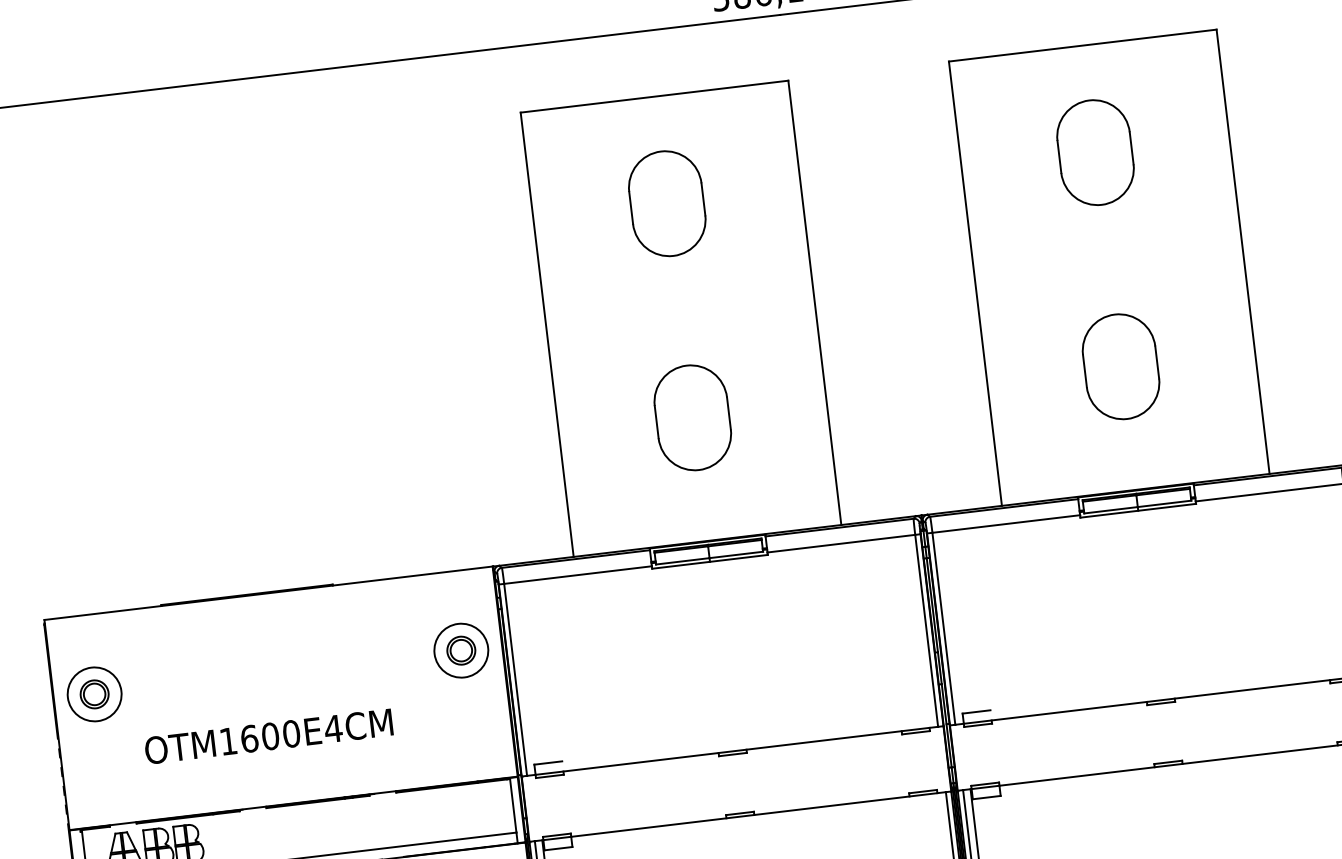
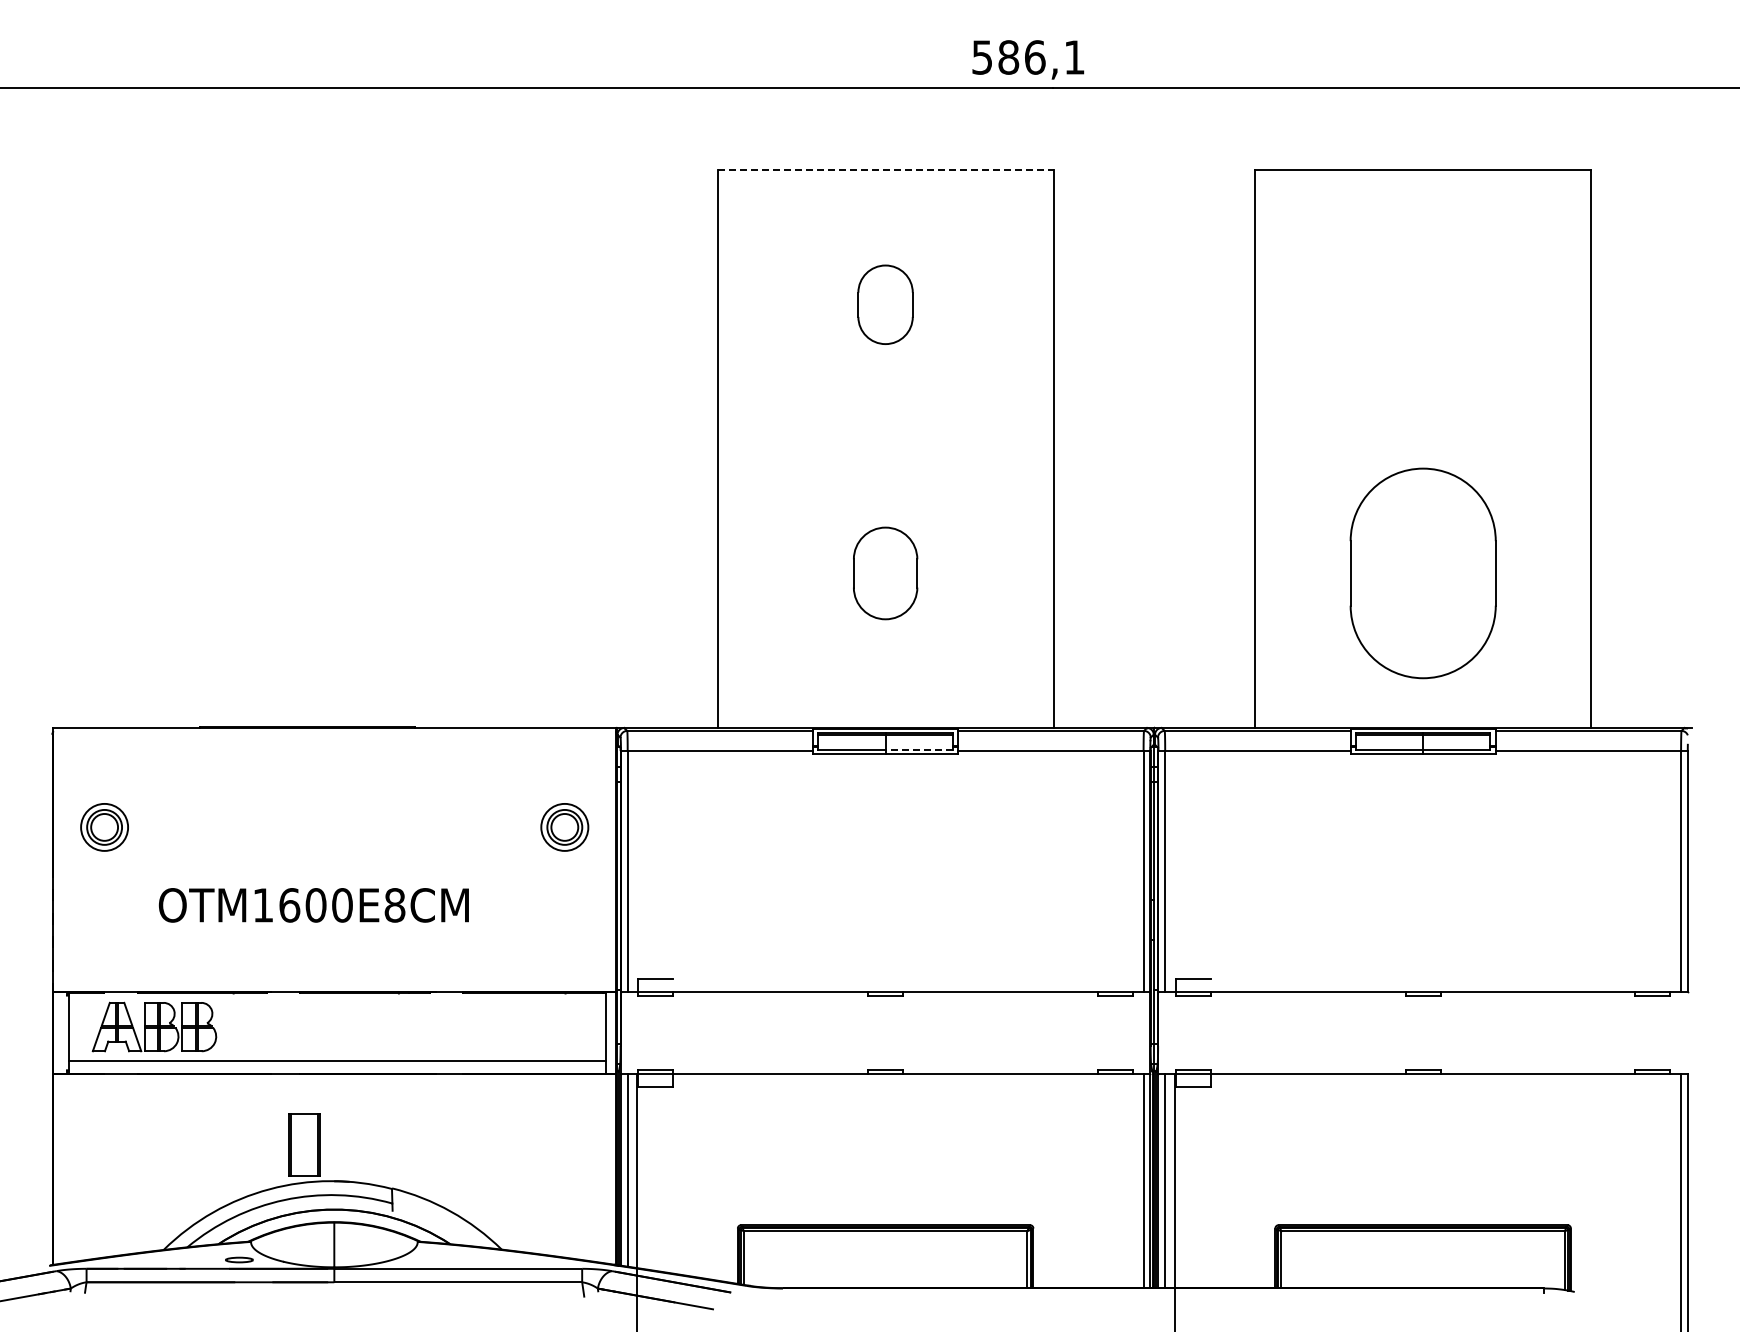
line: (654, 96) -> (885, 170), solid -> dashed
part: (1095, 152) -> (1422, 304), removed
part: (667, 203) -> (885, 304), size x0.6
part: (1120, 366) -> (1422, 573), size x1.6
part: (692, 417) -> (885, 573), size x0.7
line: (736, 554) -> (919, 749), solid -> dashed
circle: (461, 650) -> (564, 827), size x0.7
circle: (94, 694) -> (104, 827), size x0.7
text: (333, 729) -> (394, 905), OTM1600E4CM -> OTM1600E8CM

